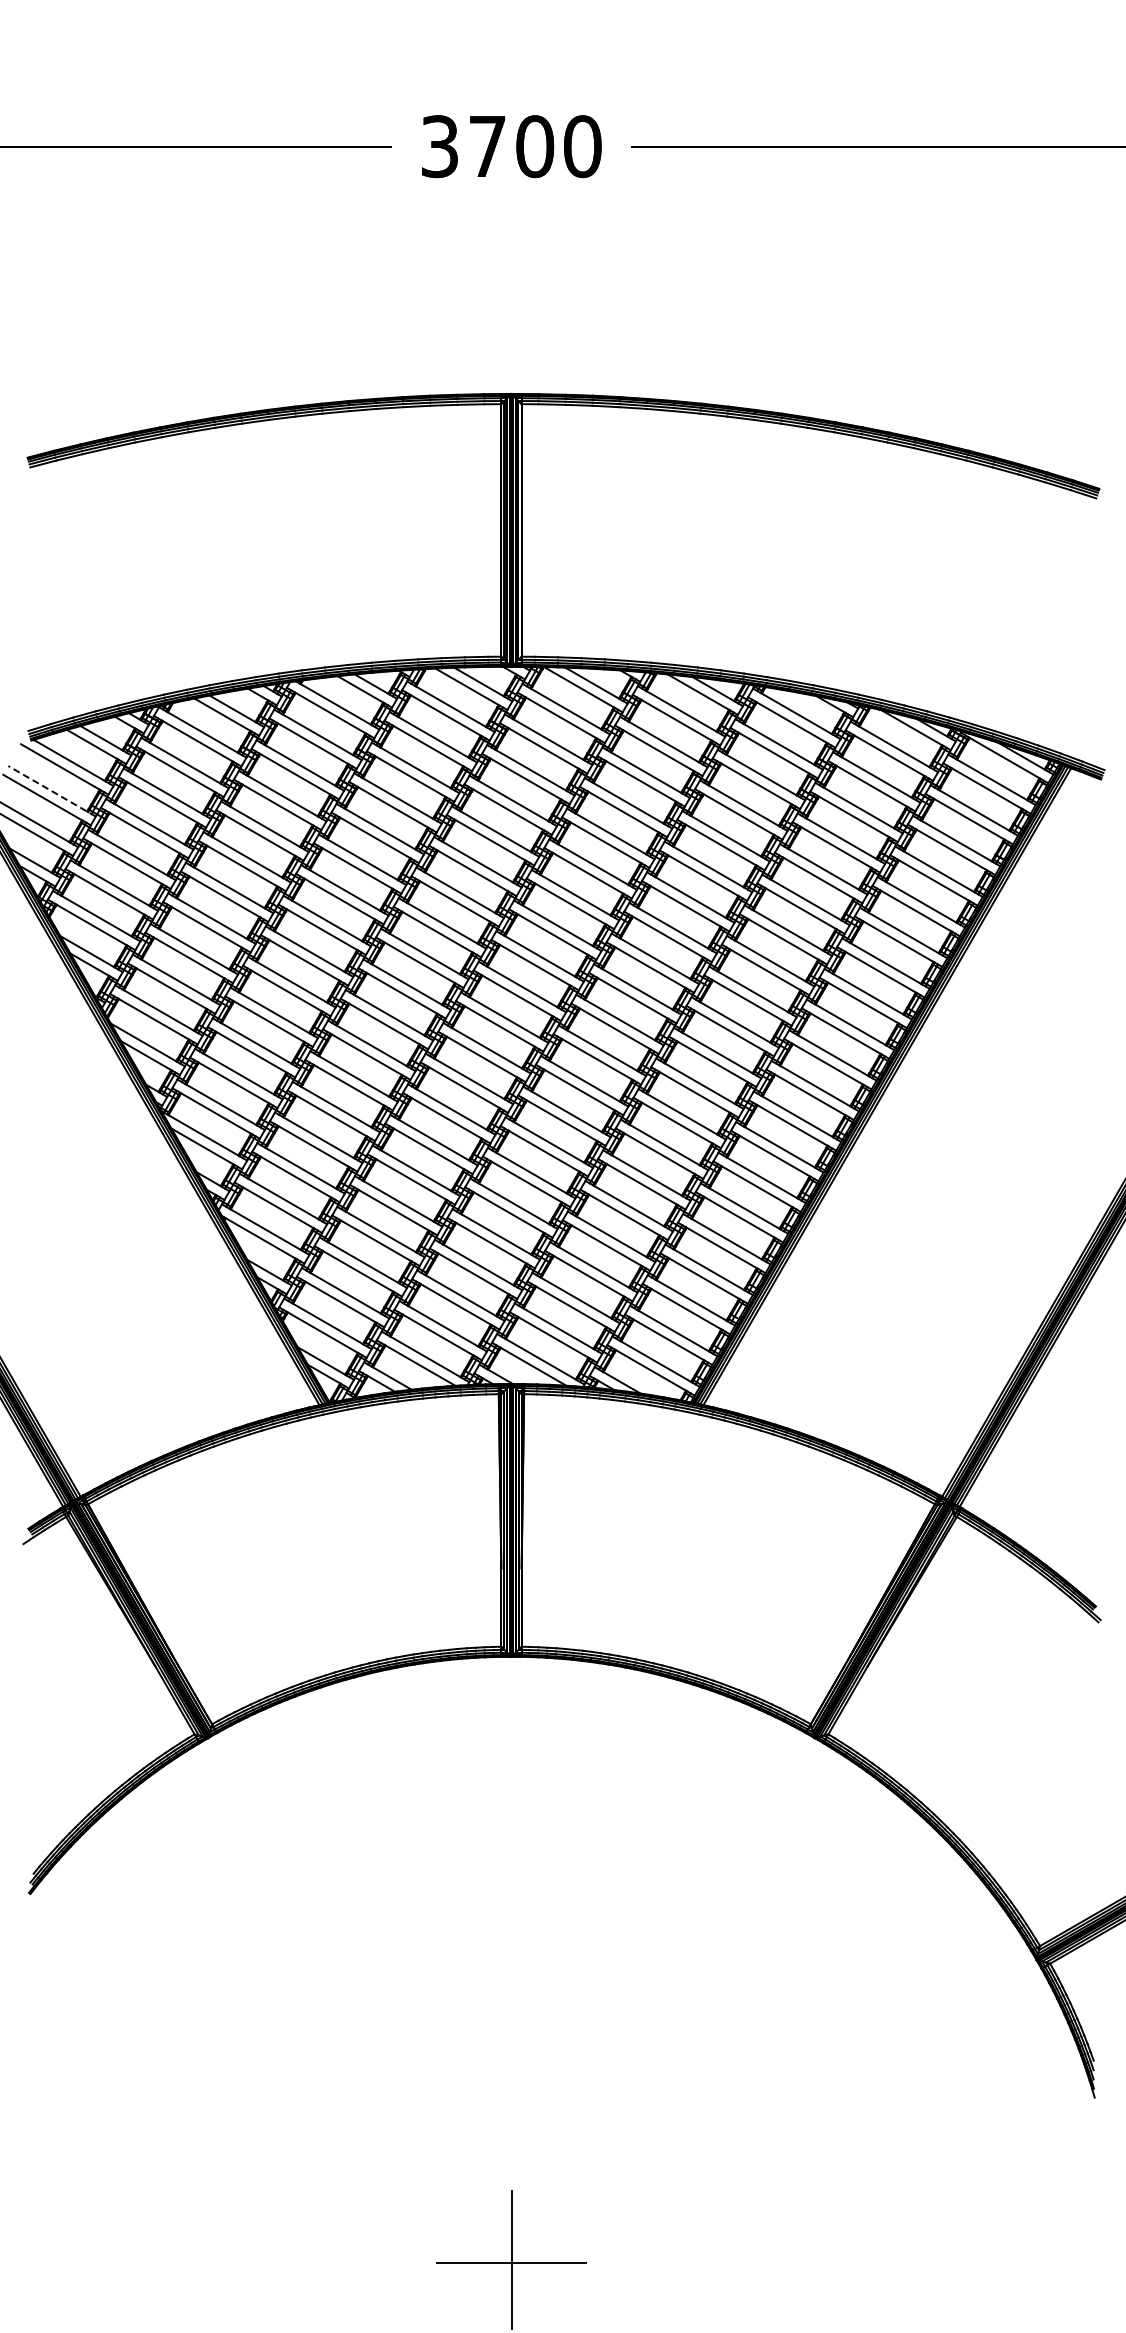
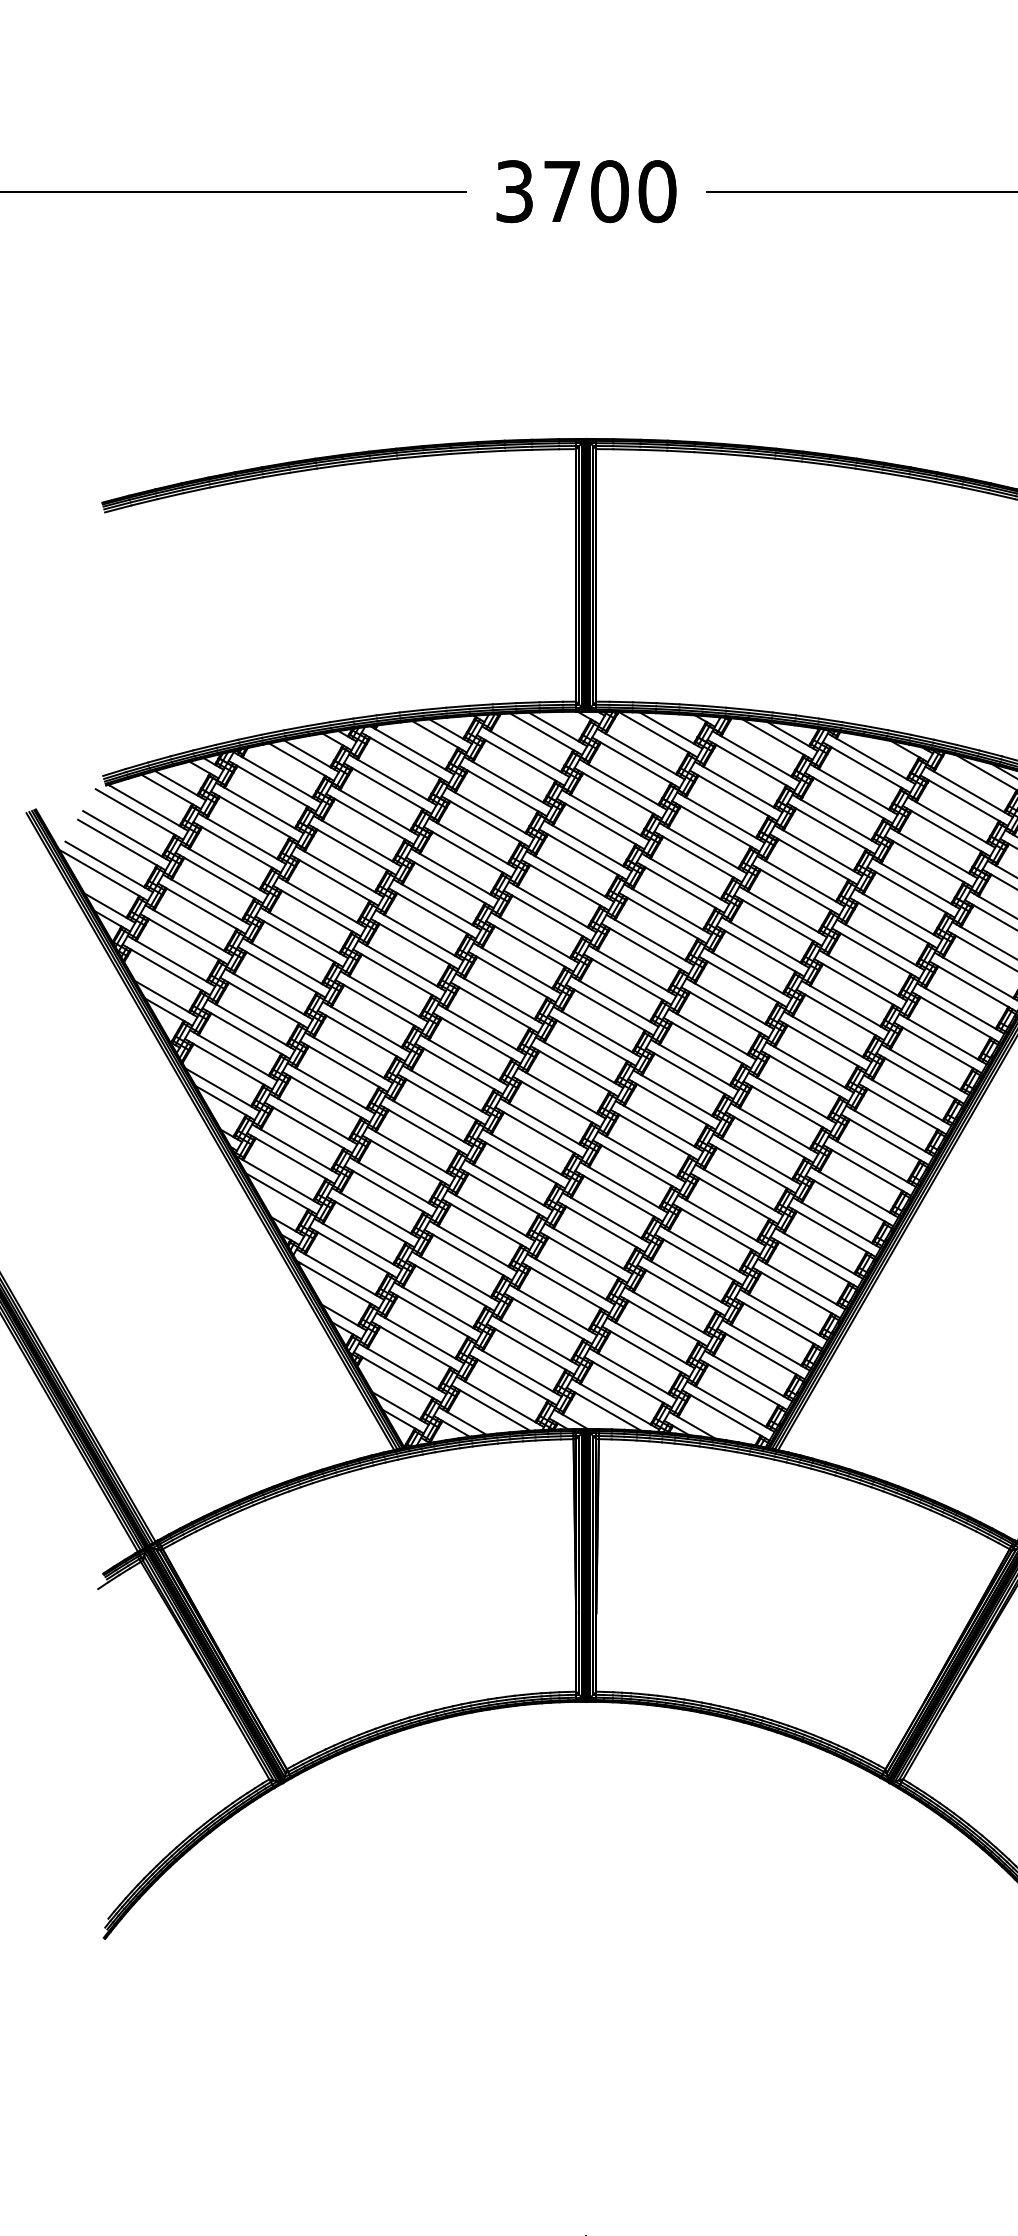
line: (52, 791) -> (127, 836), dashed -> solid

